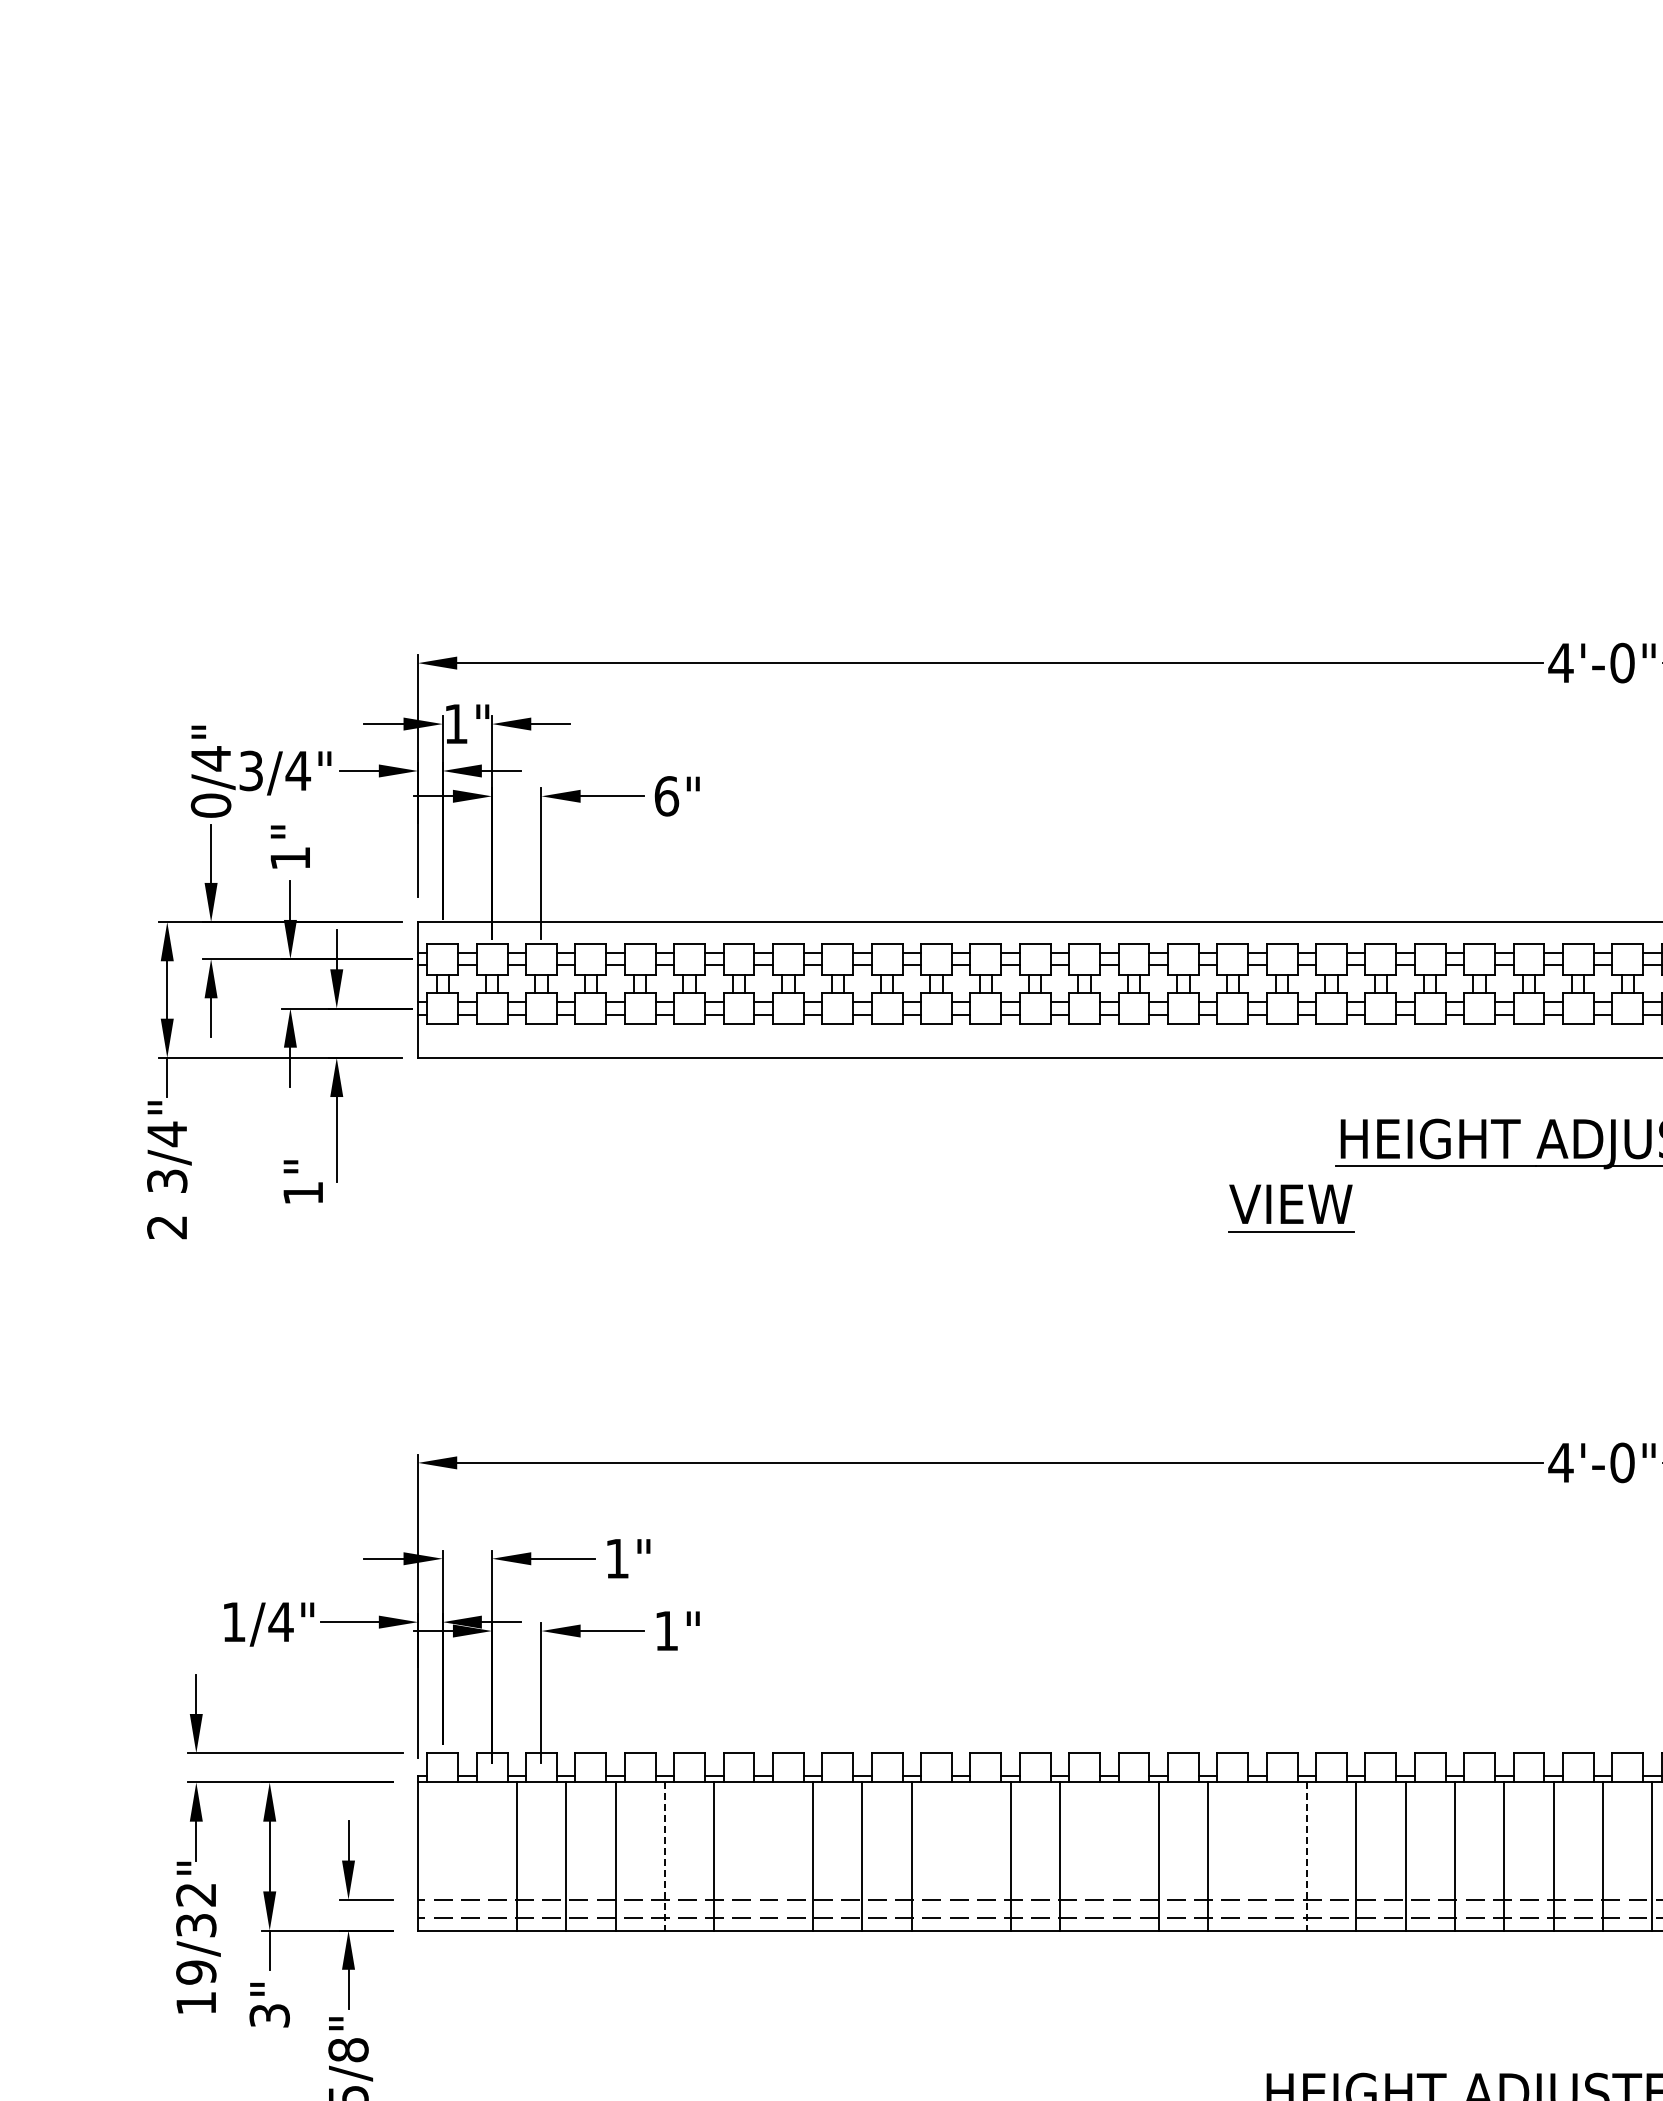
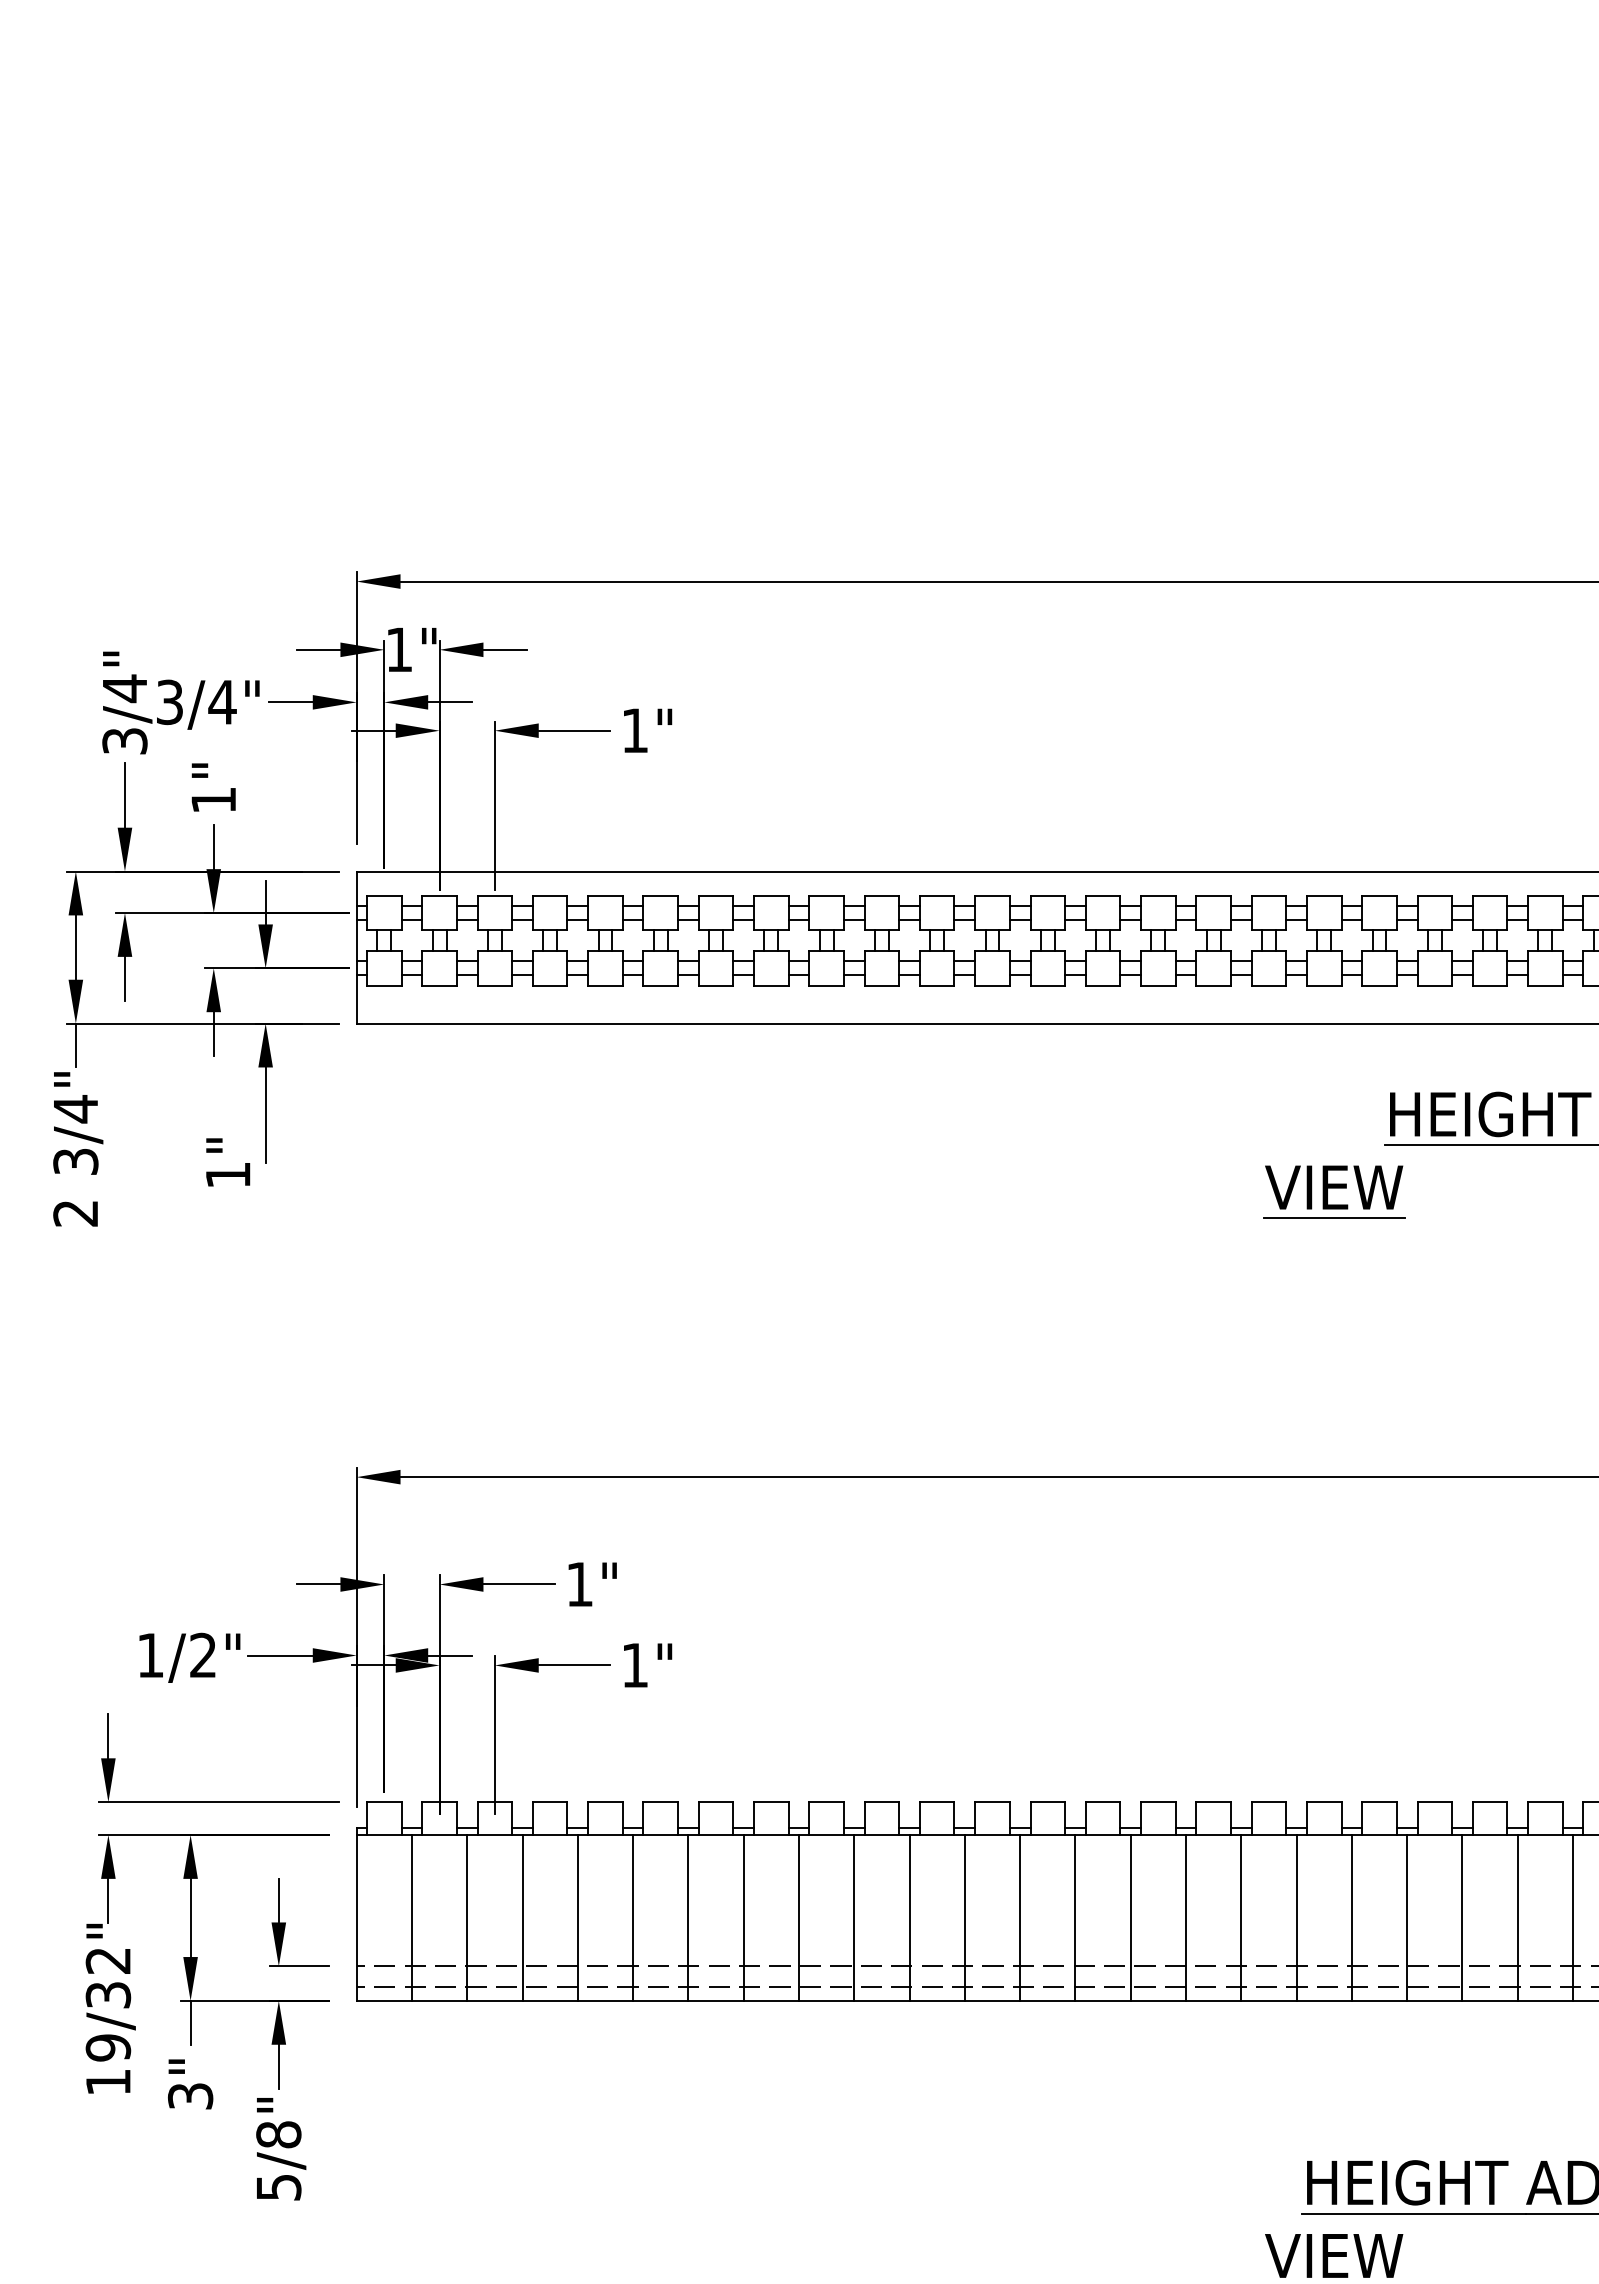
text: (666, 796) -> (634, 730), 6" -> 1"
text: (210, 805) -> (124, 740), 0/4" -> 3/4"
text: (280, 1621) -> (202, 1654), 1/4" -> 1/2"
line: (467, 1856) -> (412, 1917), added
line: (763, 1856) -> (743, 1917), added
line: (961, 1856) -> (965, 1917), added
line: (1109, 1856) -> (1130, 1917), added
line: (1257, 1856) -> (1296, 1917), added
line: (664, 1857) -> (632, 1919), dashed -> solid
line: (1306, 1857) -> (1351, 1919), dashed -> solid

